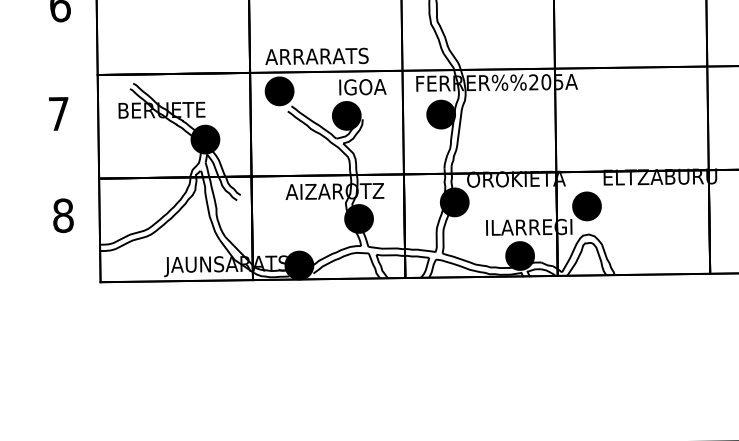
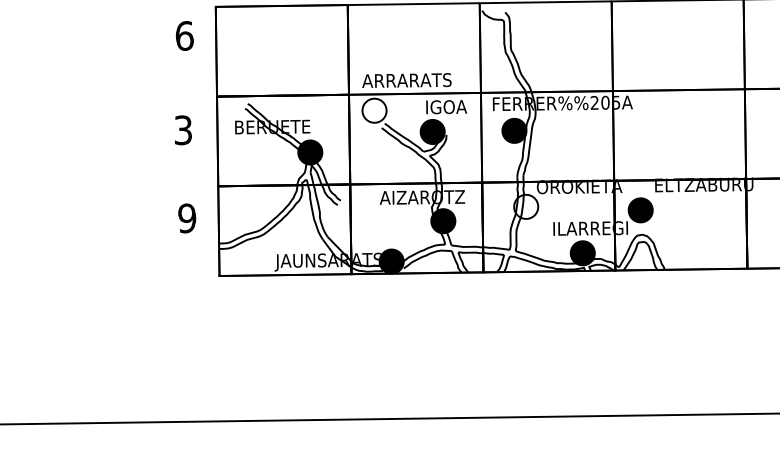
fill: (279, 91) -> (374, 110), removed
text: (57, 114) -> (182, 130), 7 -> 3
fill: (455, 201) -> (526, 206), removed
text: (63, 215) -> (187, 218), 8 -> 9

